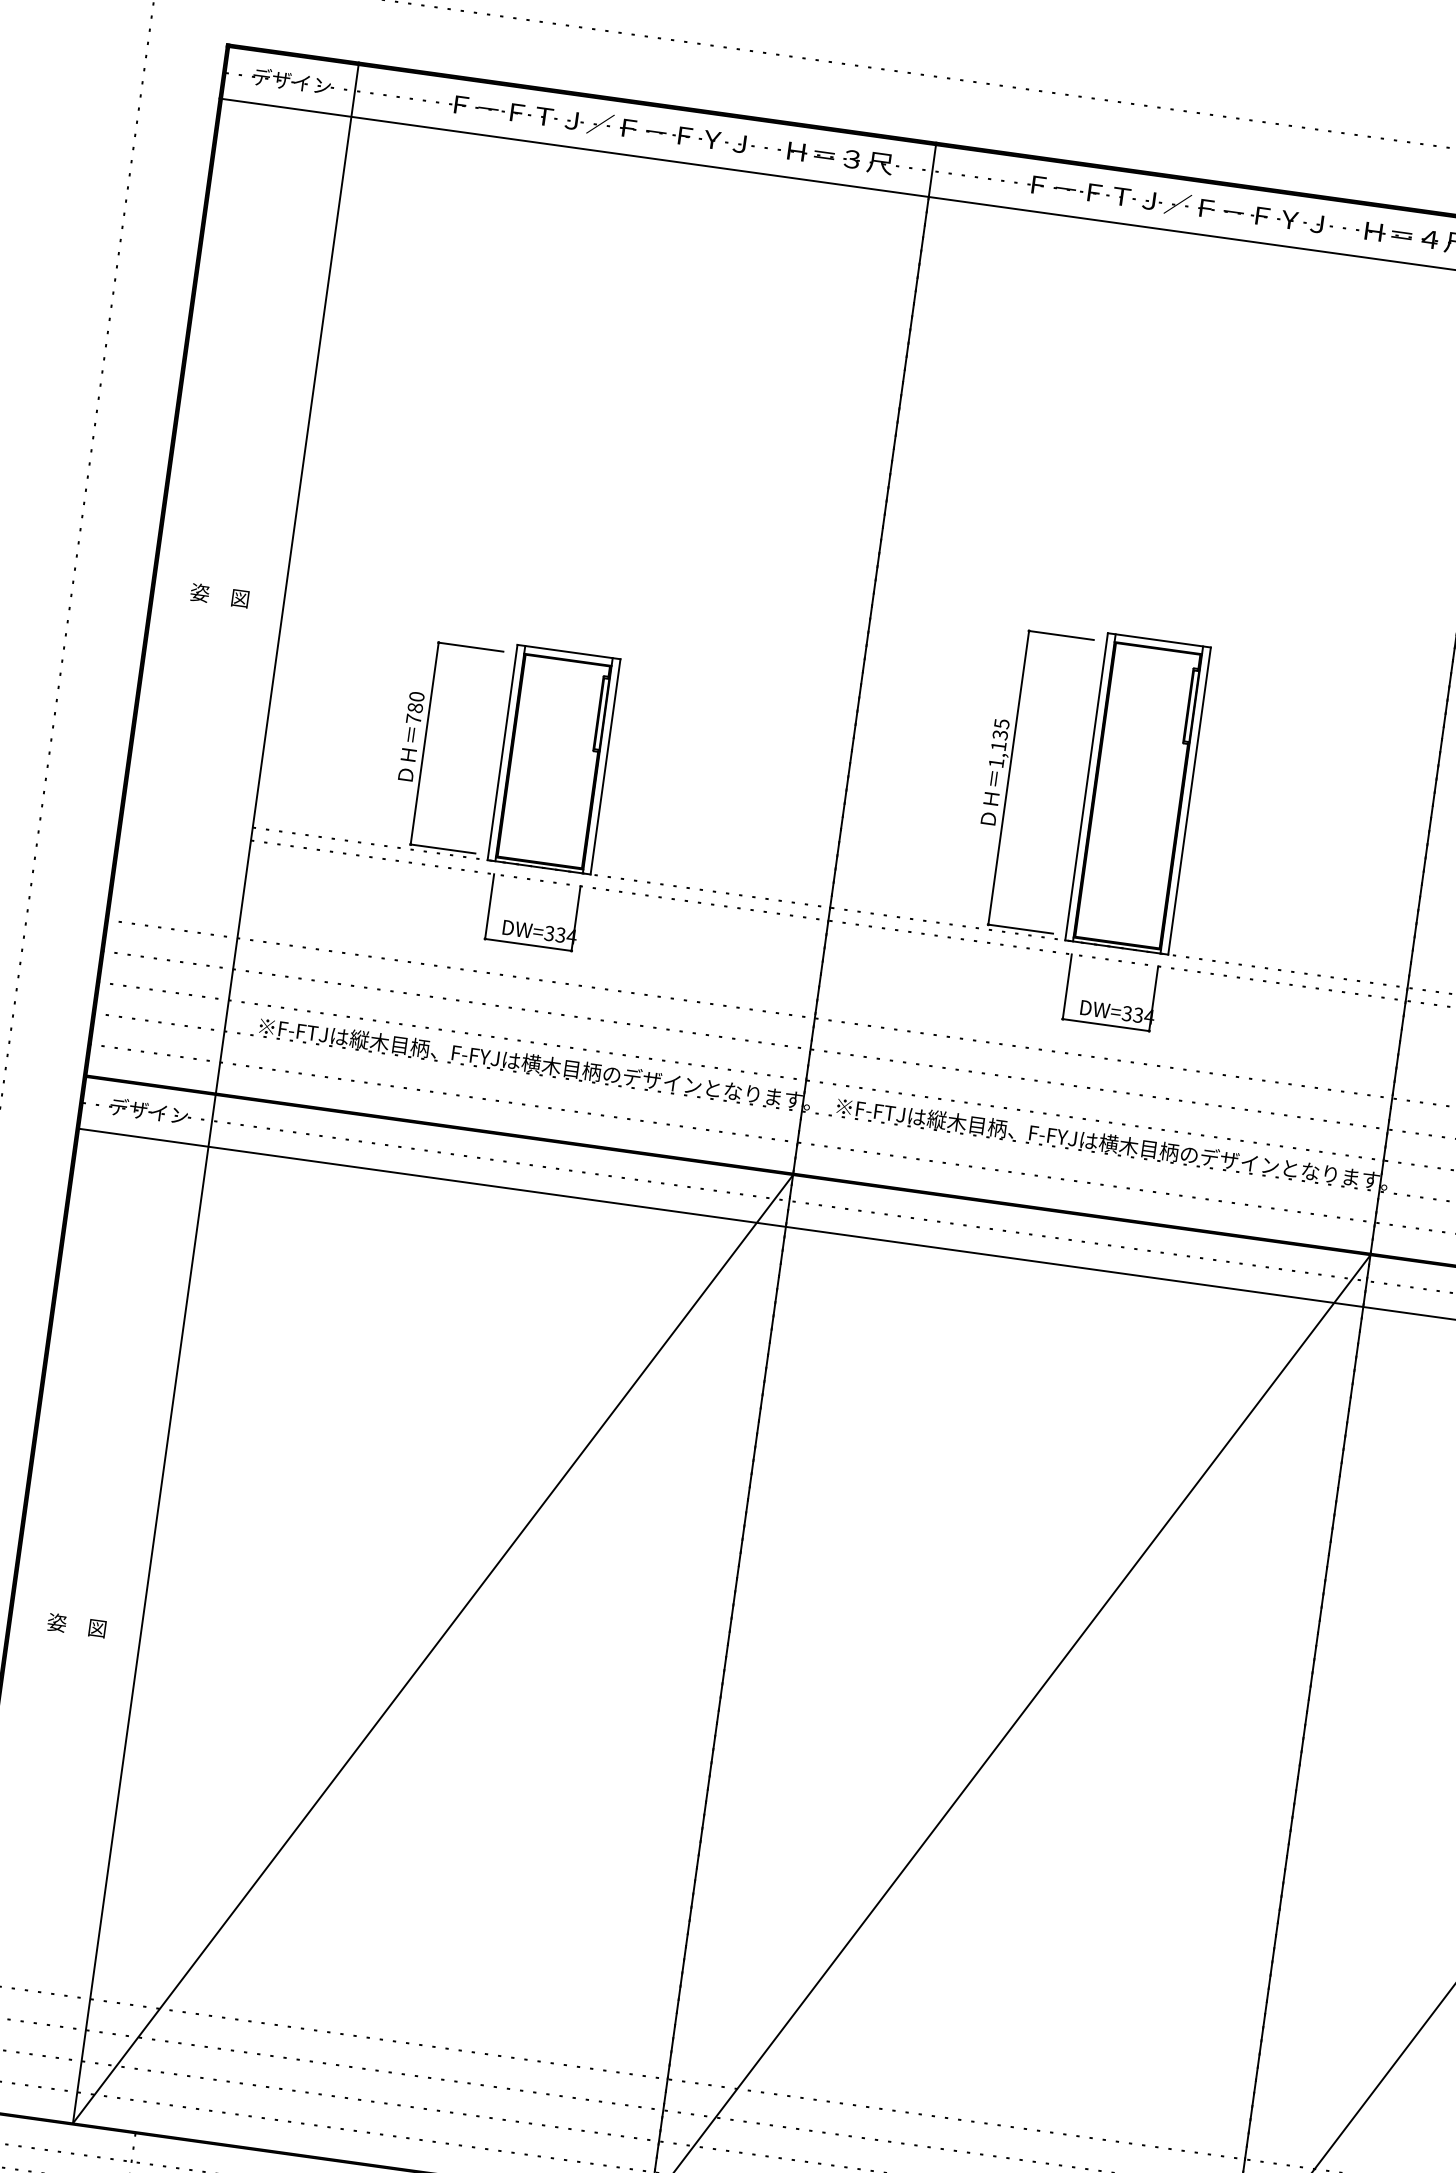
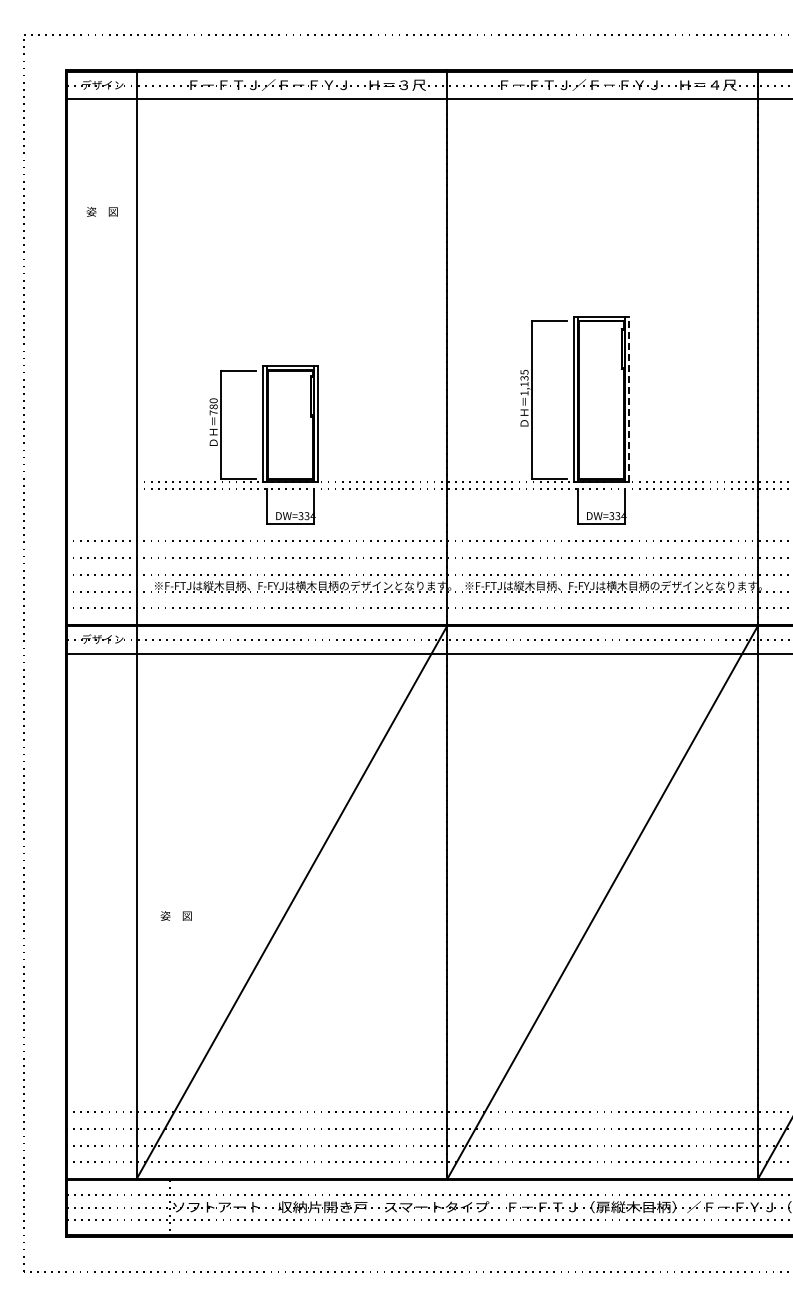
text: (218, 594) -> (101, 211), moved
line: (1189, 801) -> (629, 399), solid -> dashed
text: (75, 1624) -> (175, 915), moved

